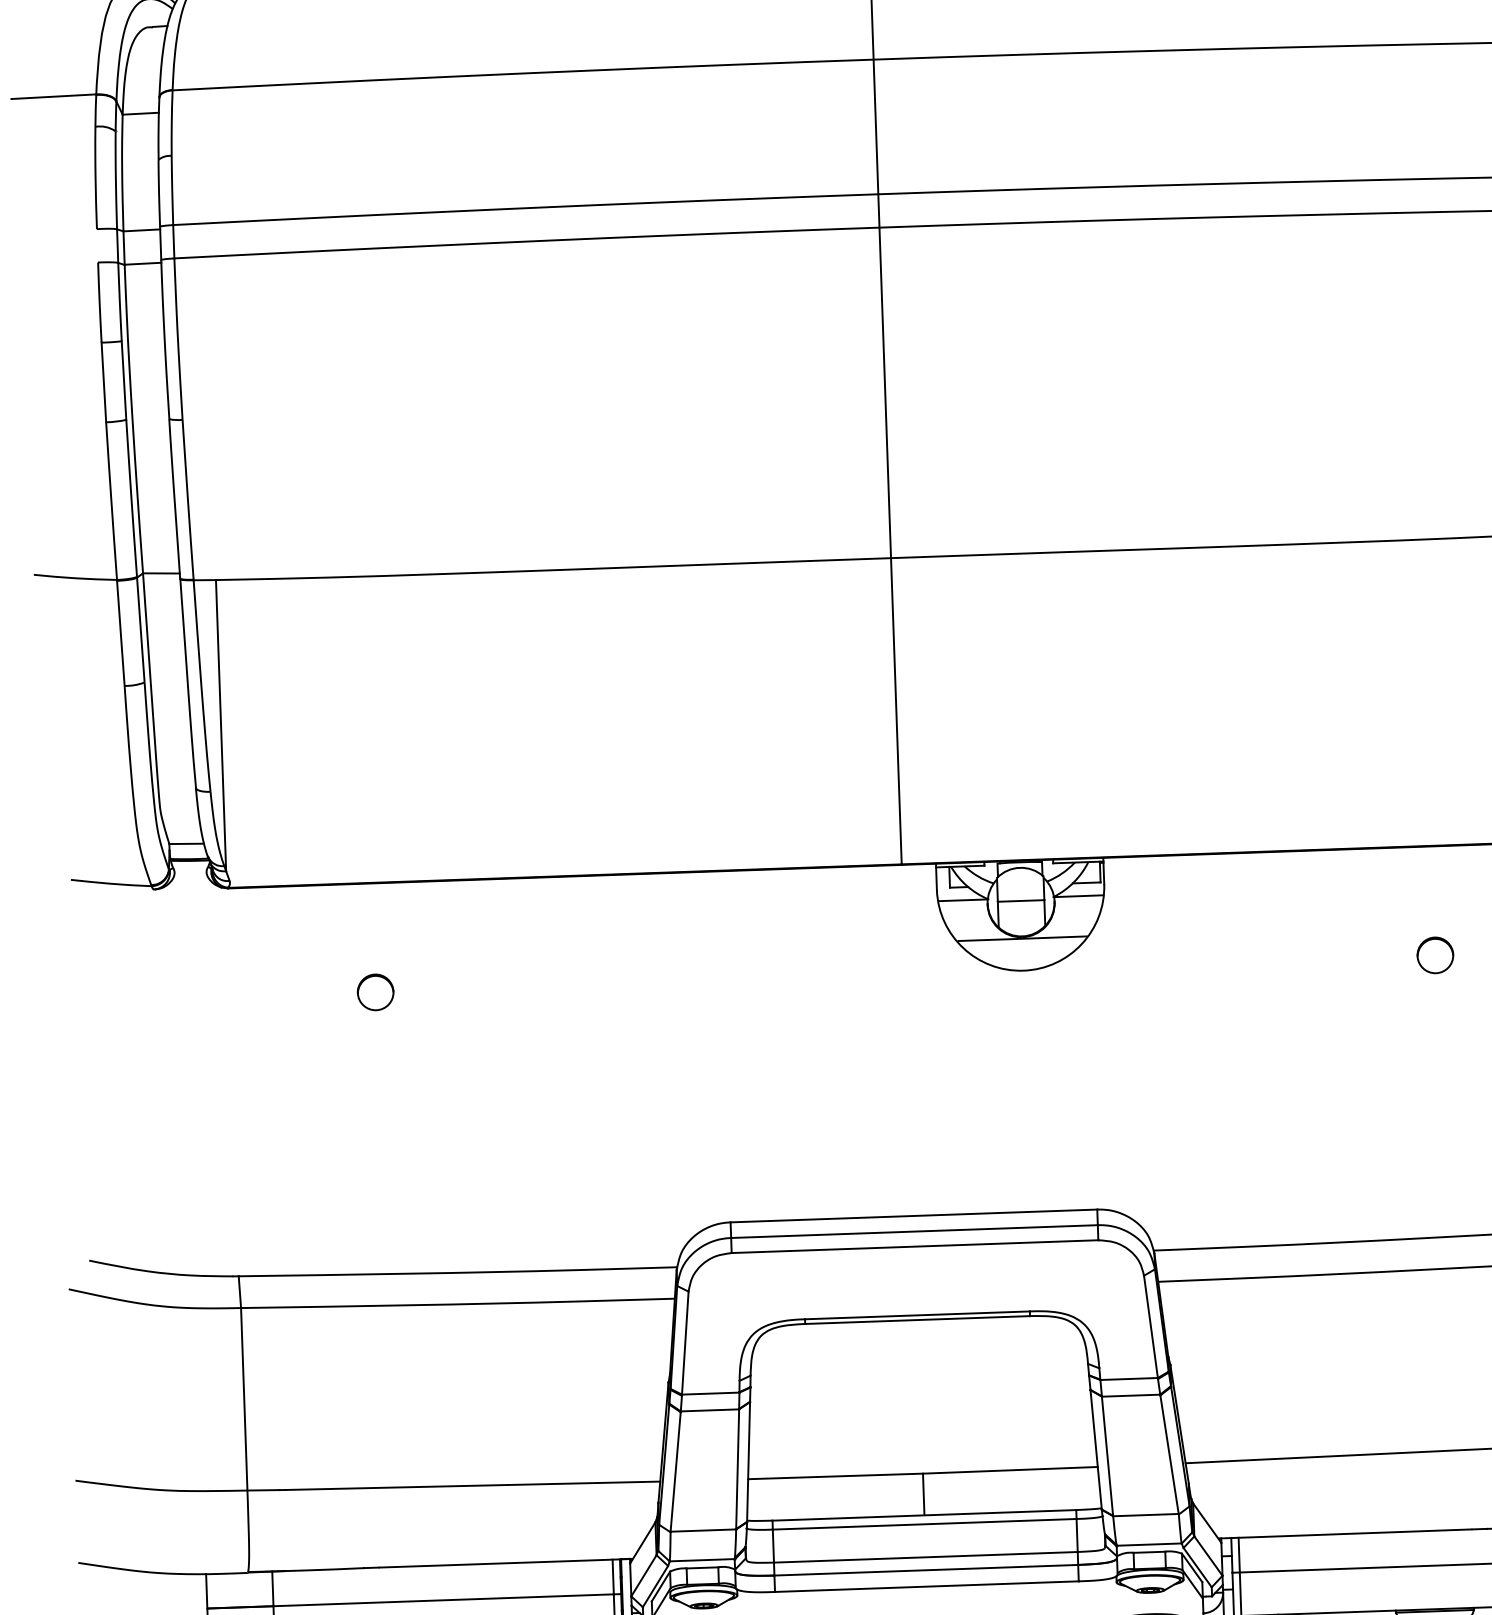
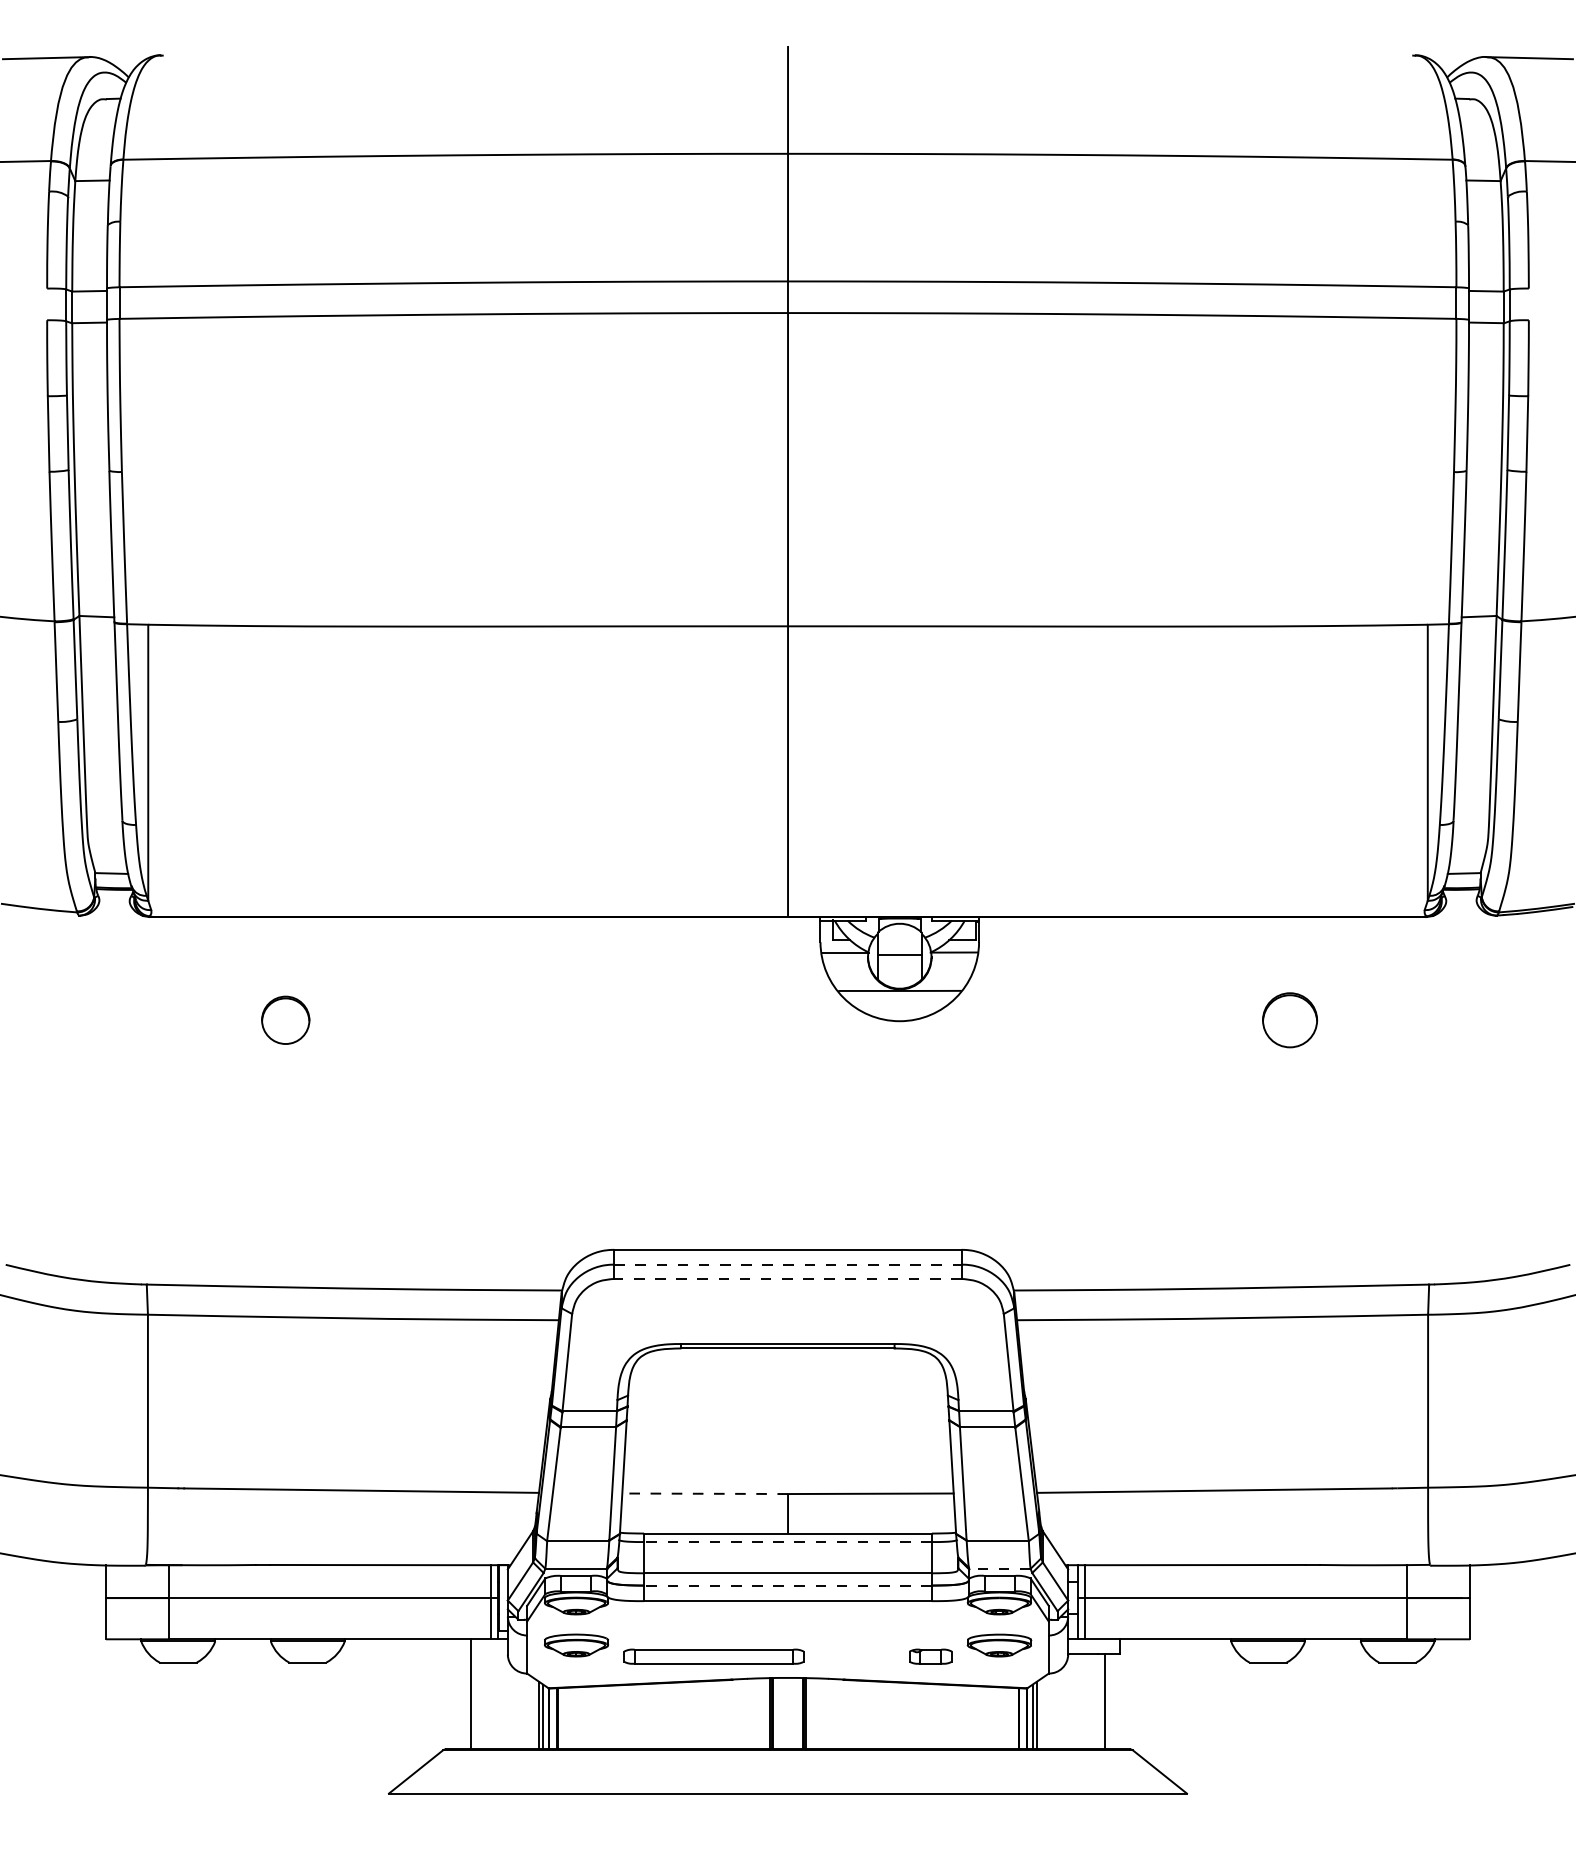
part: (1435, 955) -> (1290, 1020), size x1.6
part: (375, 992) -> (285, 1020), size x1.4
line: (913, 1231) -> (787, 1264), solid -> dashed
line: (914, 1246) -> (787, 1278), solid -> dashed
line: (835, 1476) -> (705, 1493), solid -> dashed
line: (924, 1524) -> (787, 1542), solid -> dashed
line: (1148, 1544) -> (999, 1568), solid -> dashed
line: (925, 1570) -> (787, 1585), solid -> dashed

